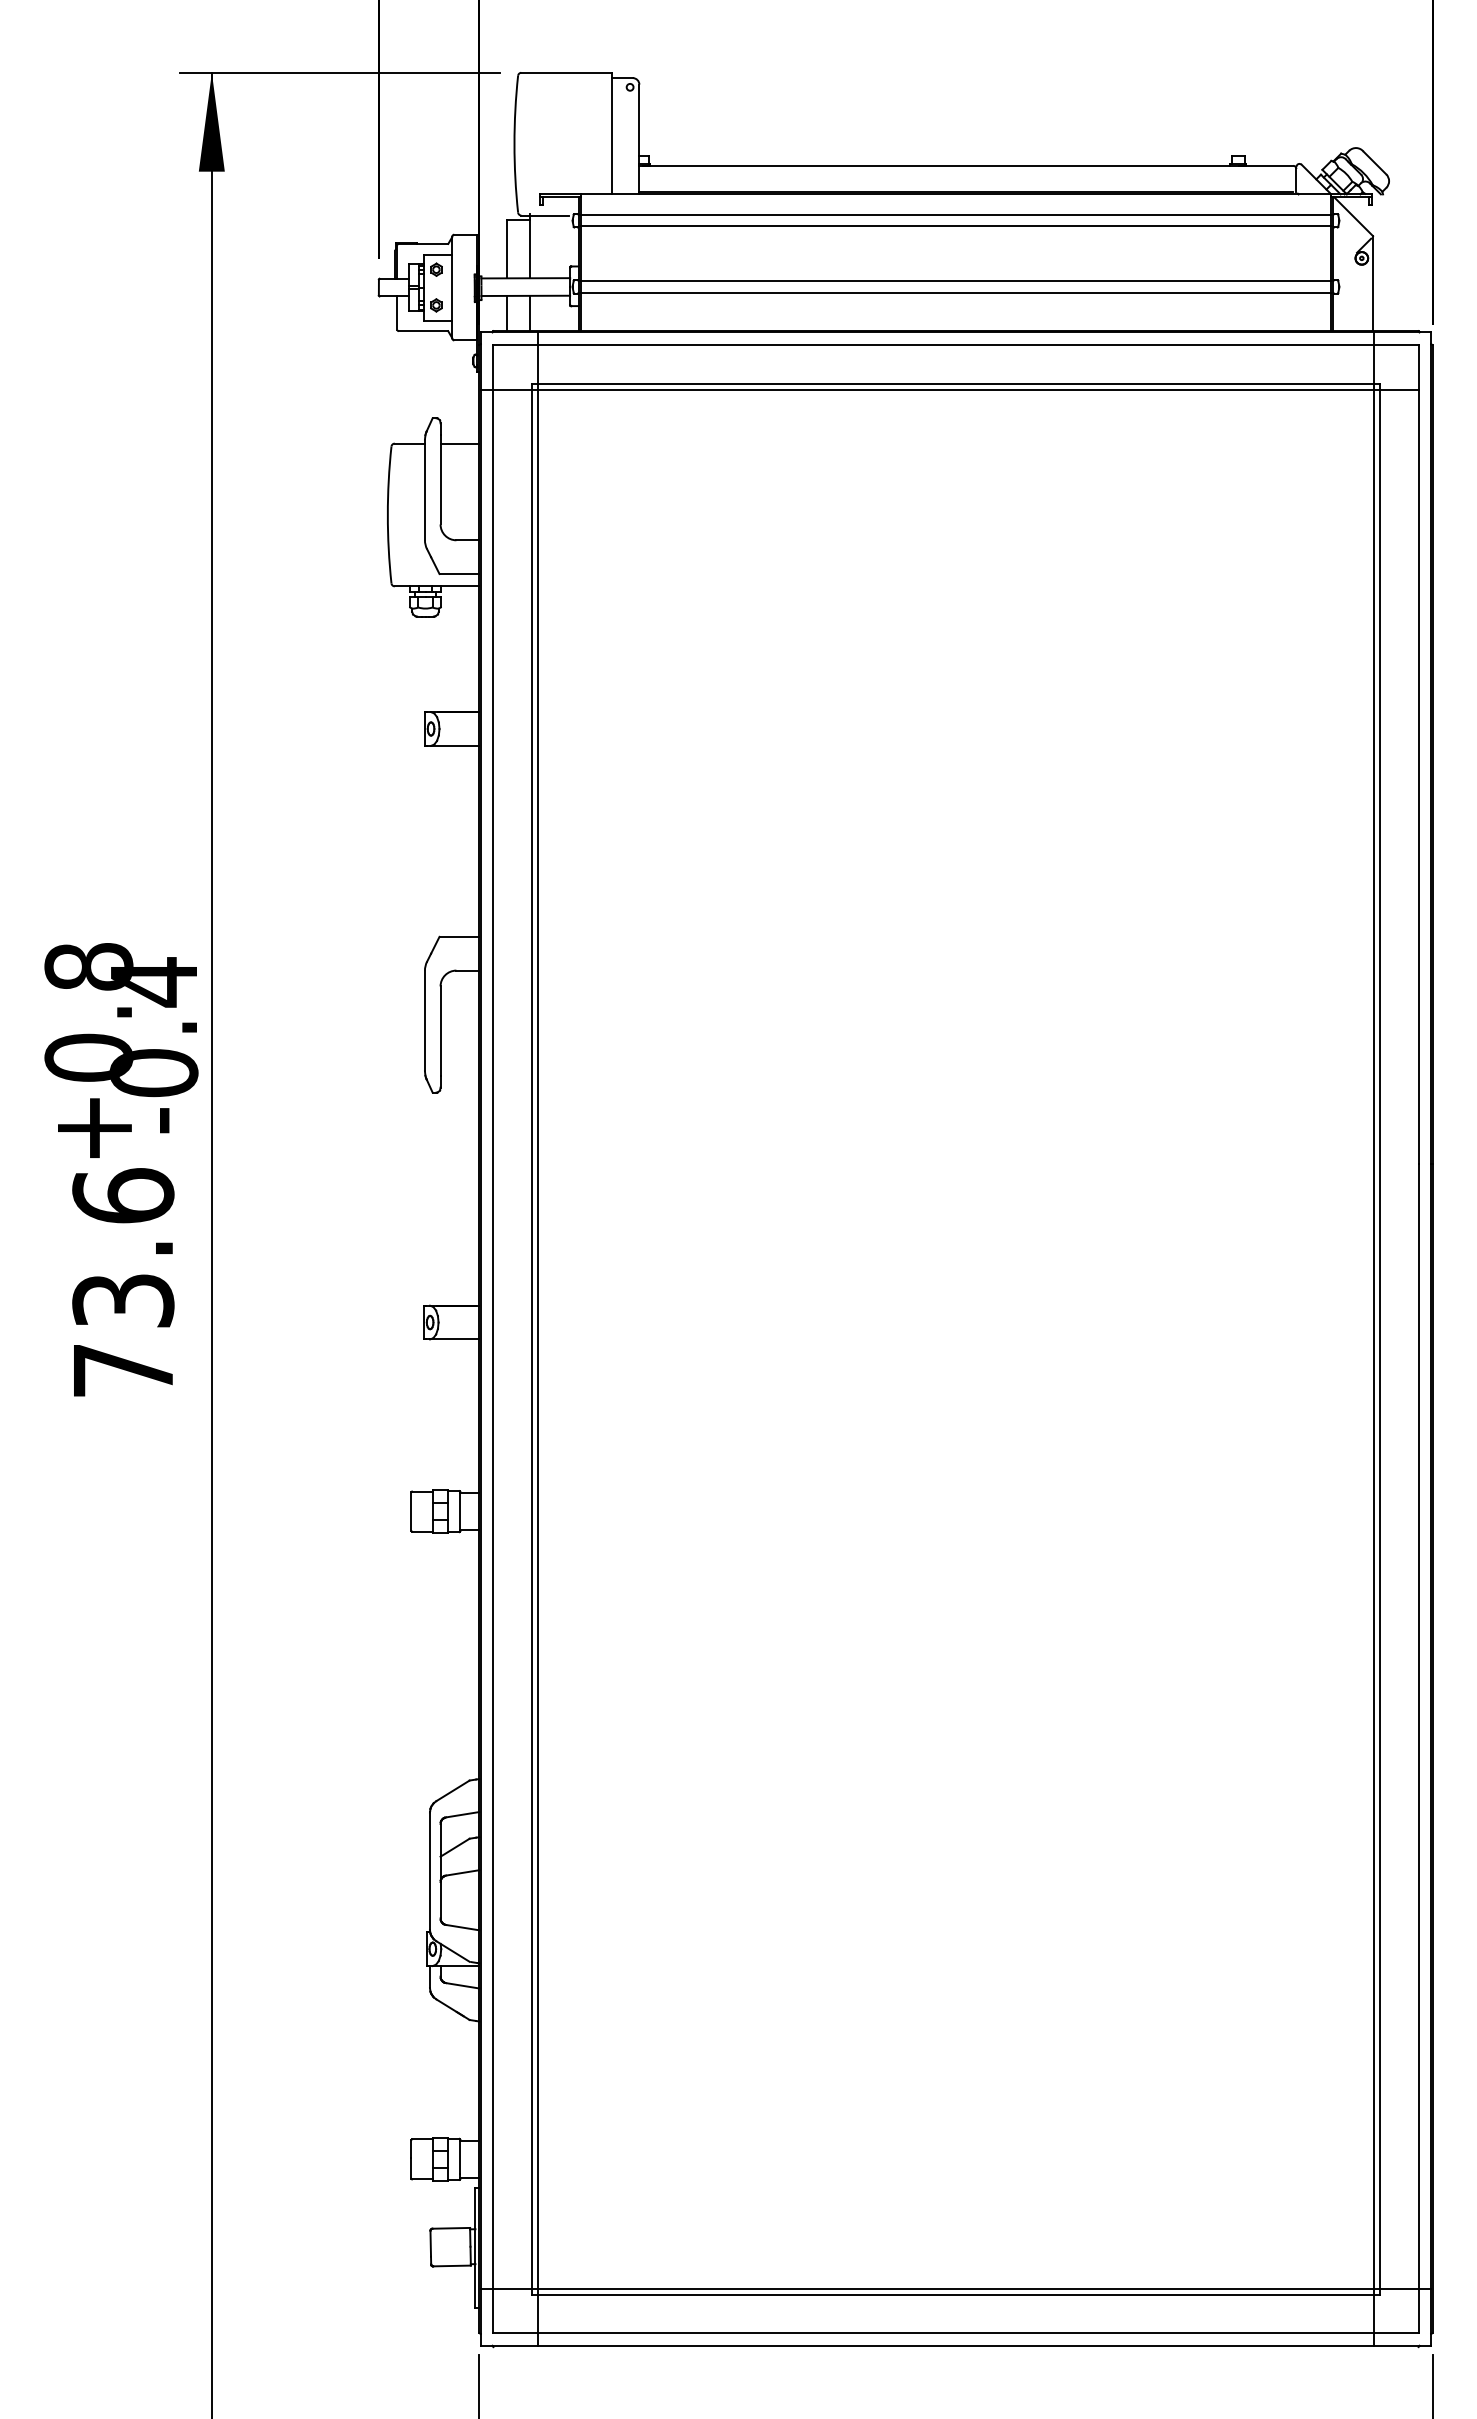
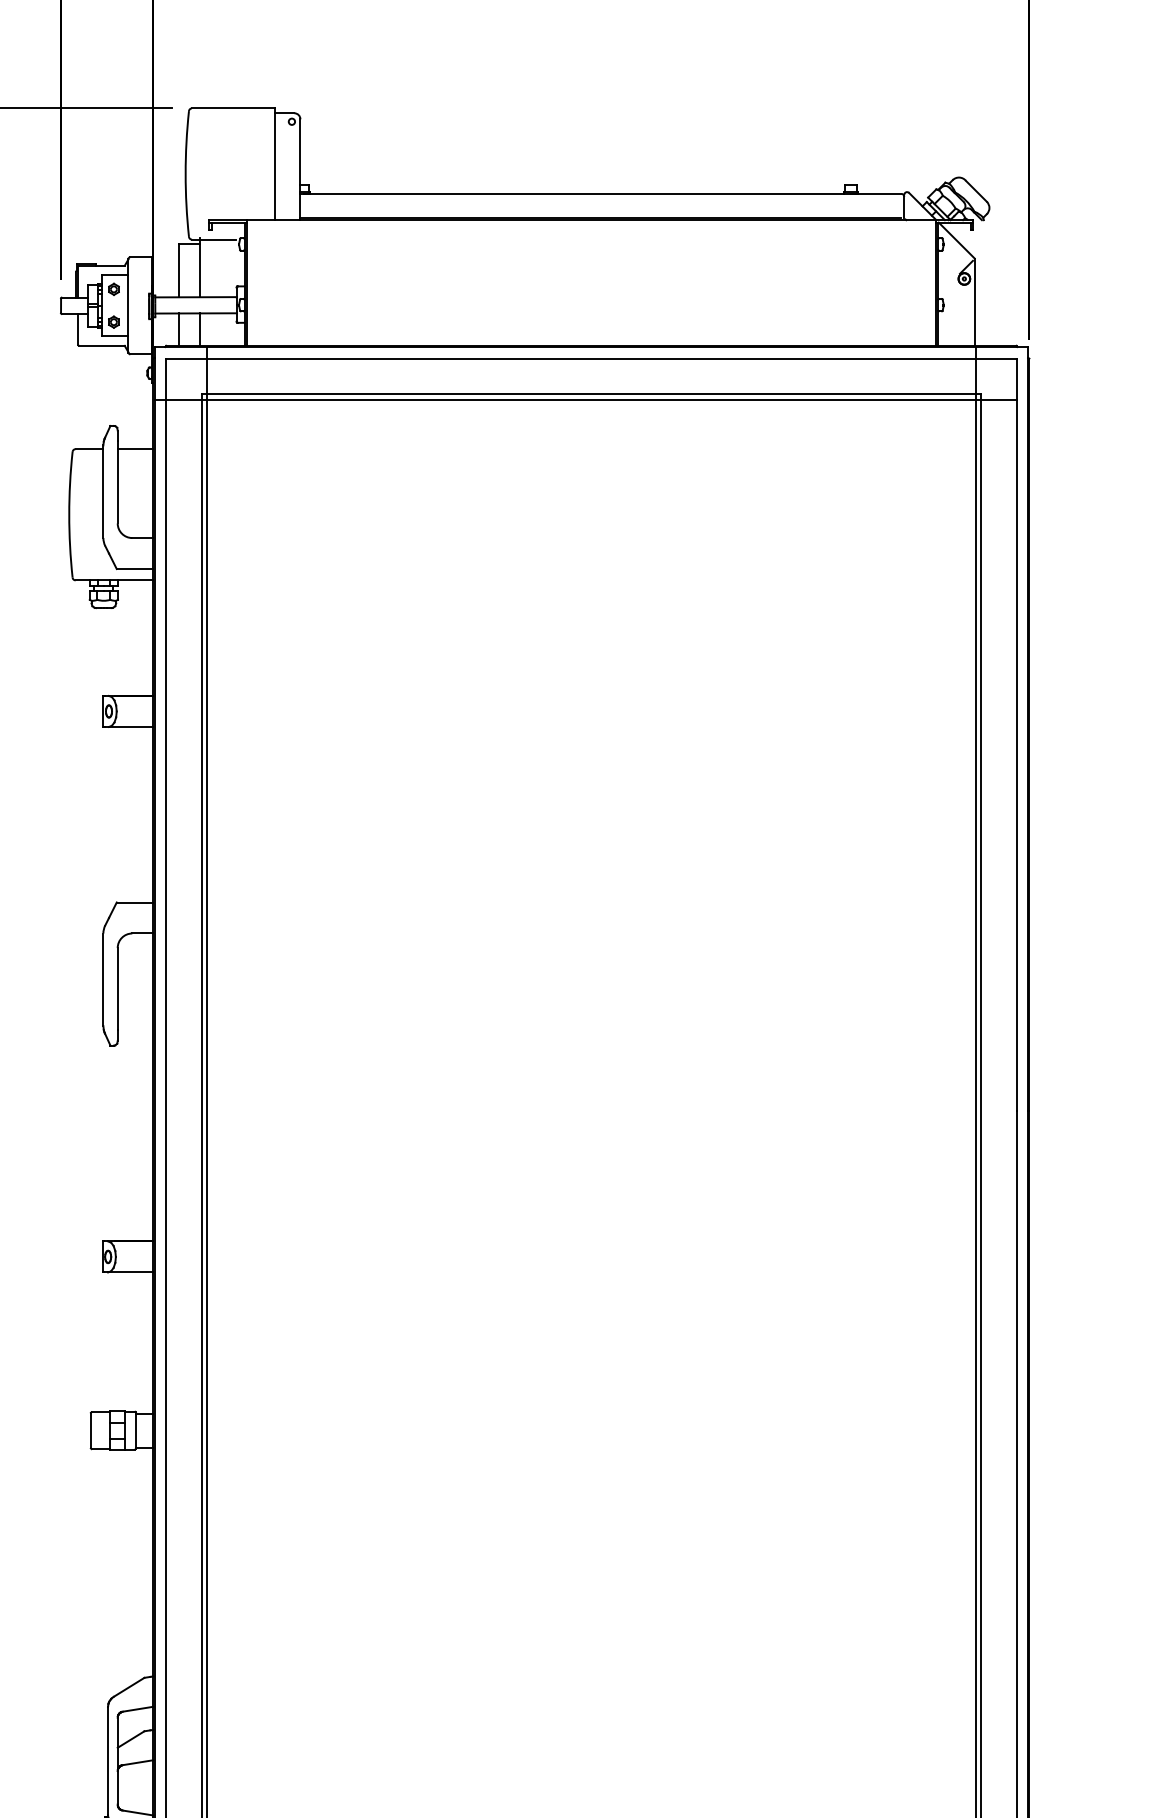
line: (955, 215) -> (590, 239), removed
line: (955, 226) -> (590, 249), removed
line: (955, 281) -> (590, 300), removed
line: (955, 292) -> (590, 310), removed

